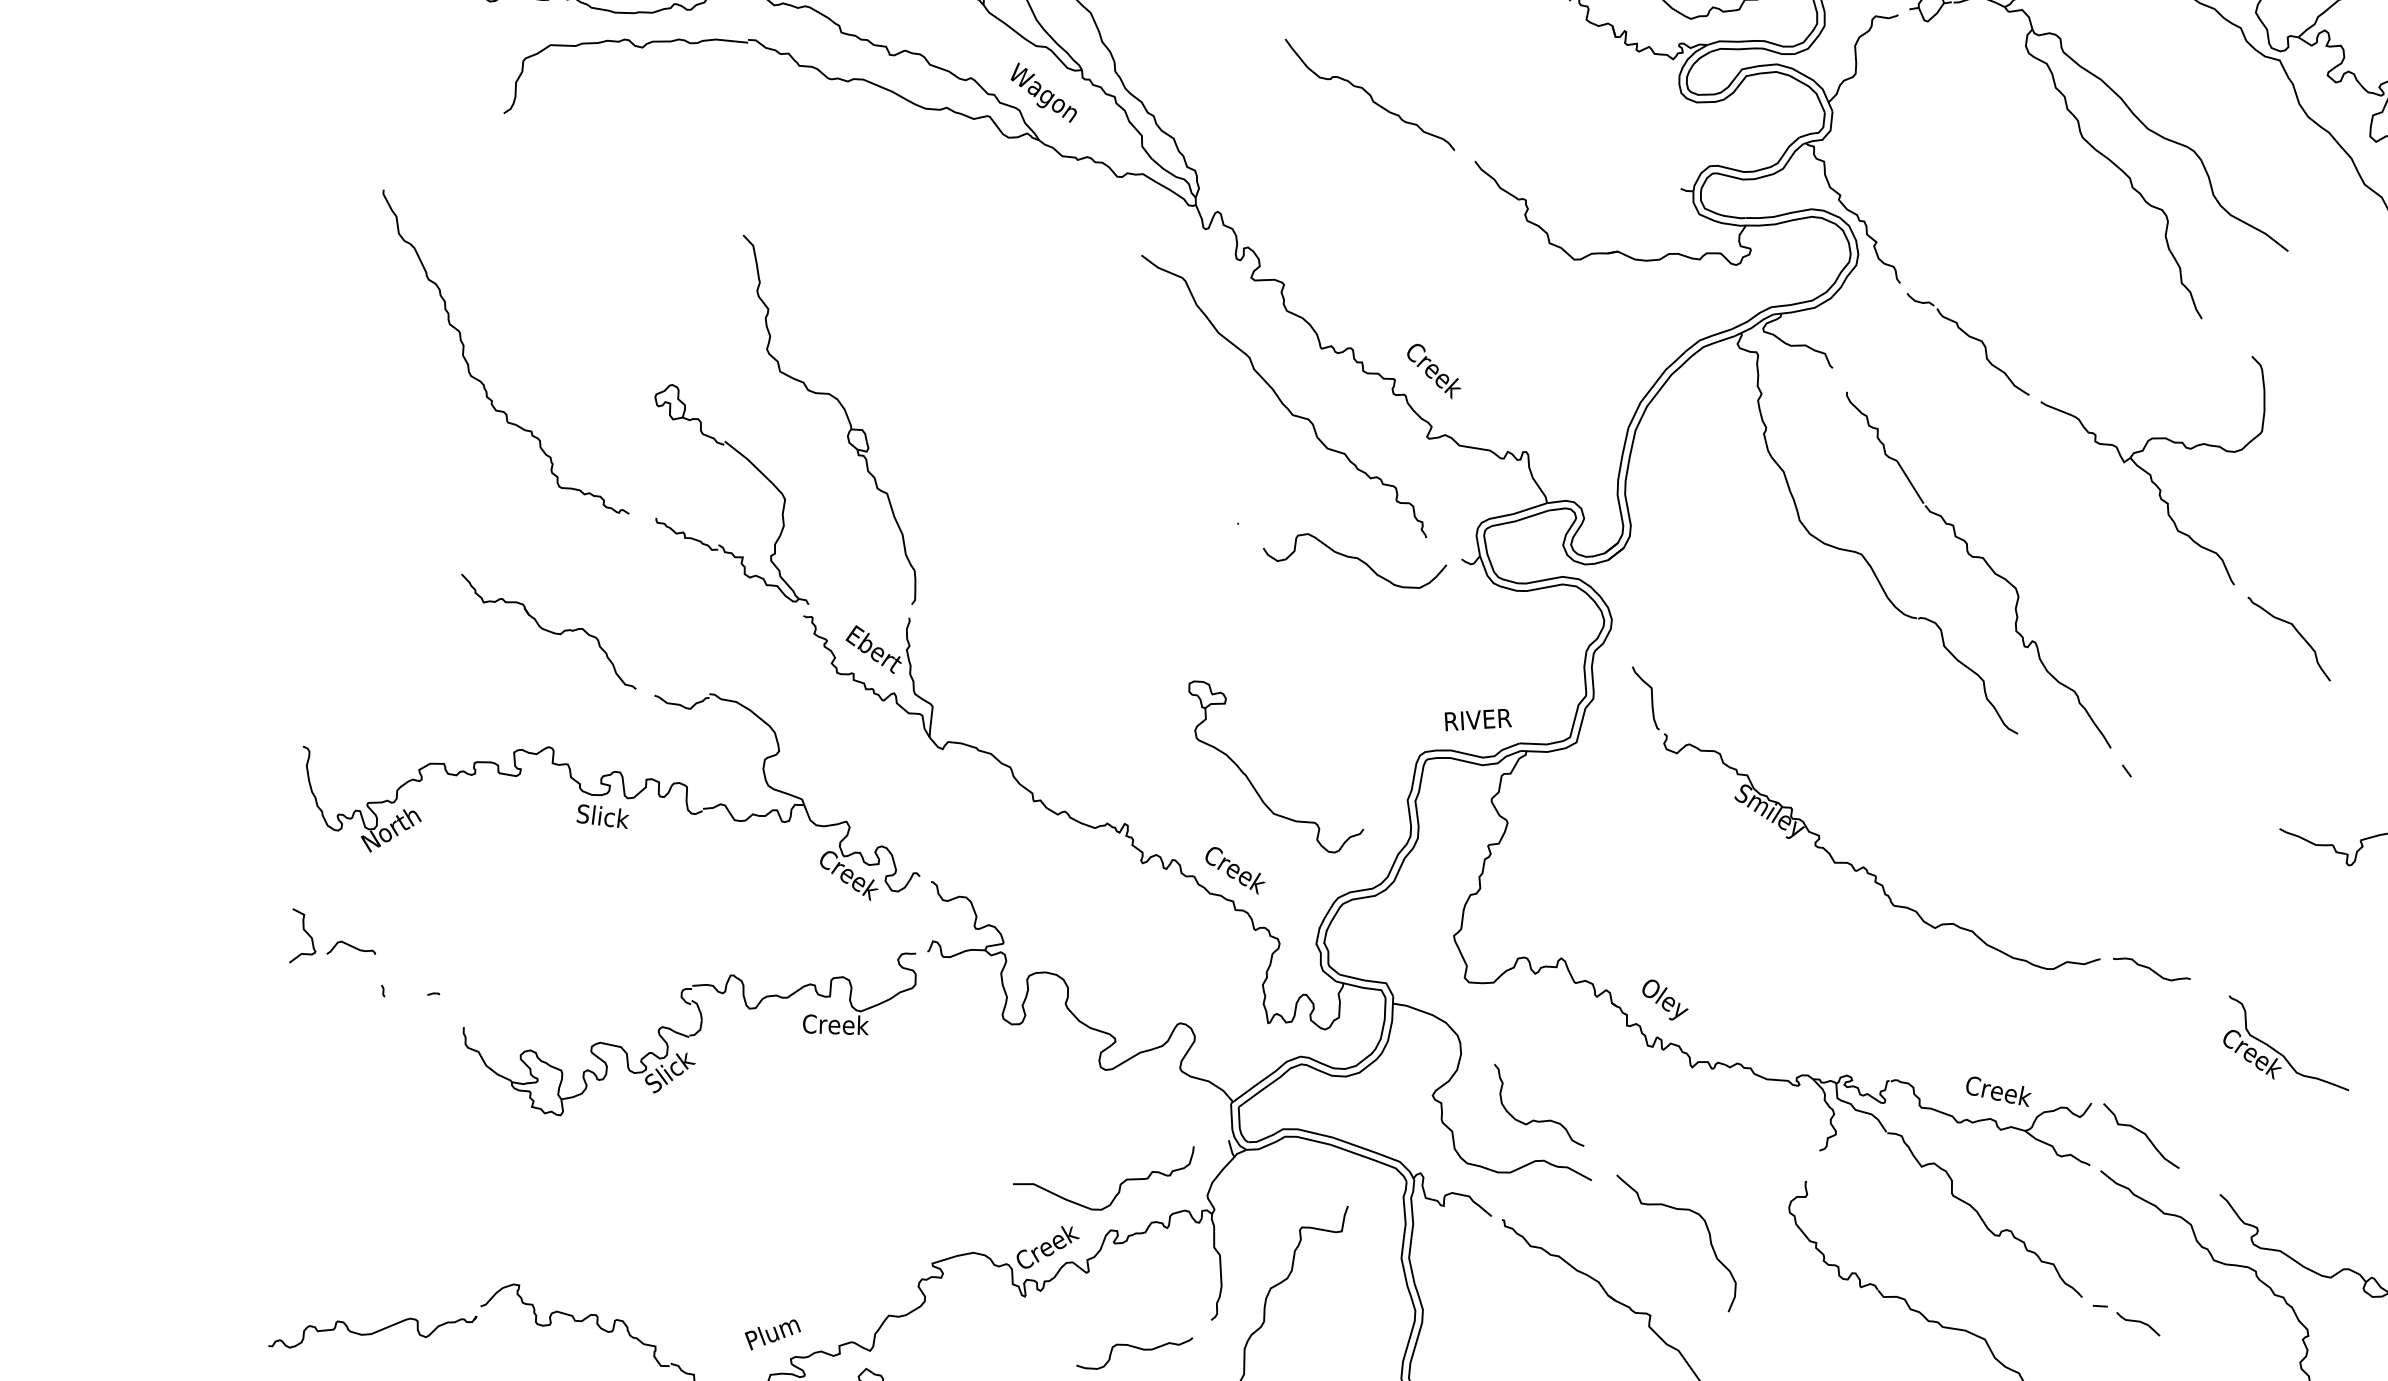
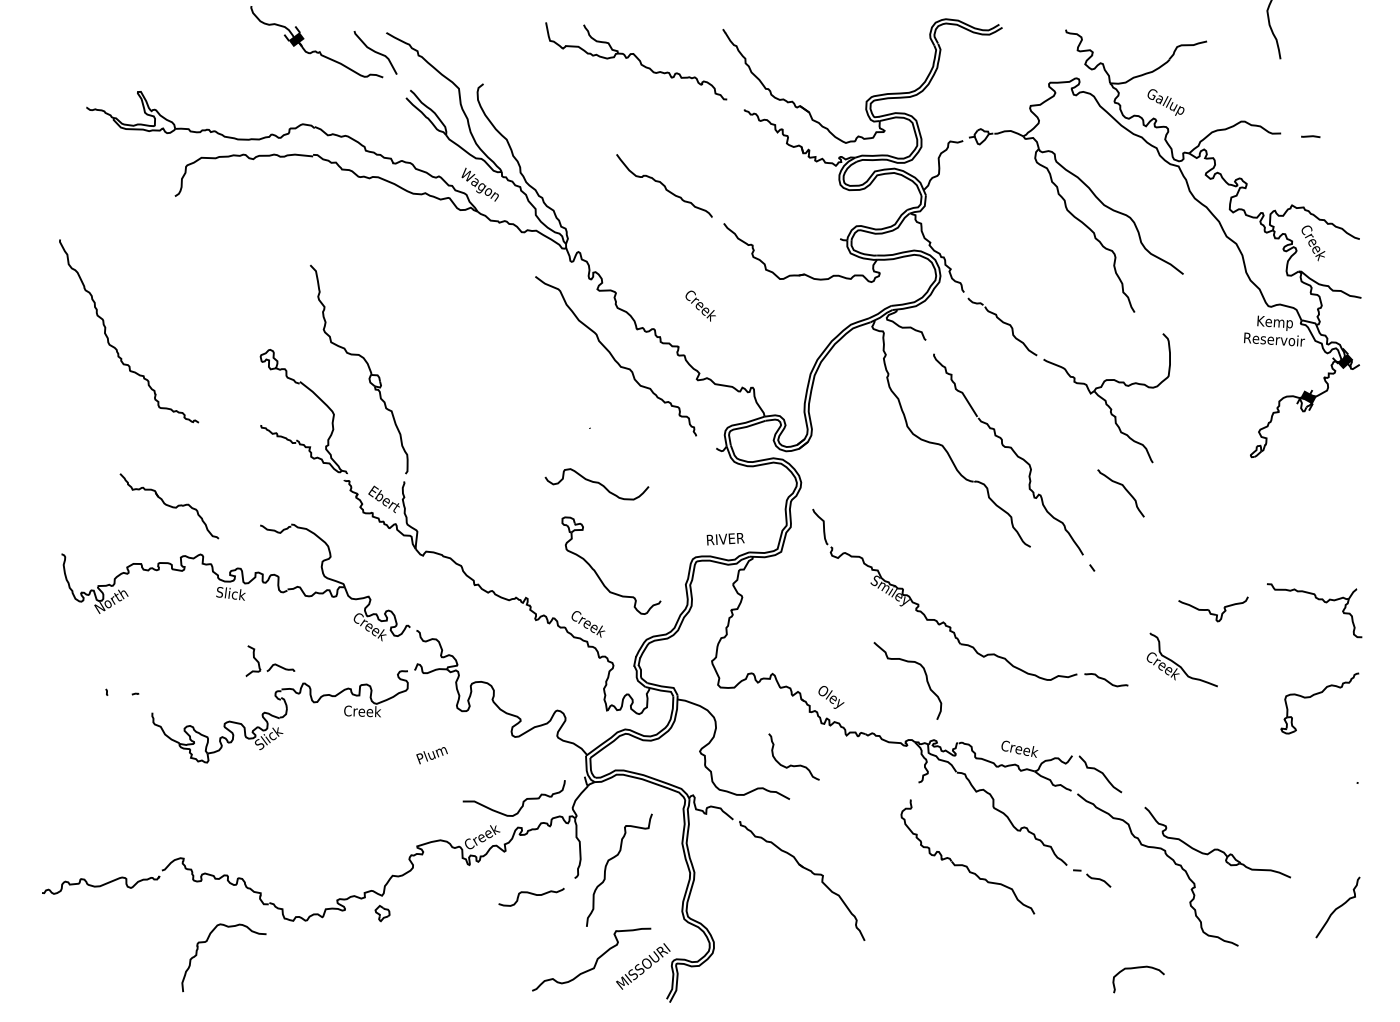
text: (1433, 370) -> (700, 305), moved
curve: (479, 379) -> (114, 346), moved
curve: (1354, 559) -> (596, 483), moved
part: (548, 632) -> (169, 506), moved
curve: (2295, 632) -> (1124, 489), moved
part: (333, 936) -> (270, 661), moved
part: (2284, 1042) -> (1181, 659), moved
curve: (1534, 1118) -> (791, 764), moved
curve: (1676, 1210) -> (907, 662), moved
text: (771, 1334) -> (431, 755), moved

